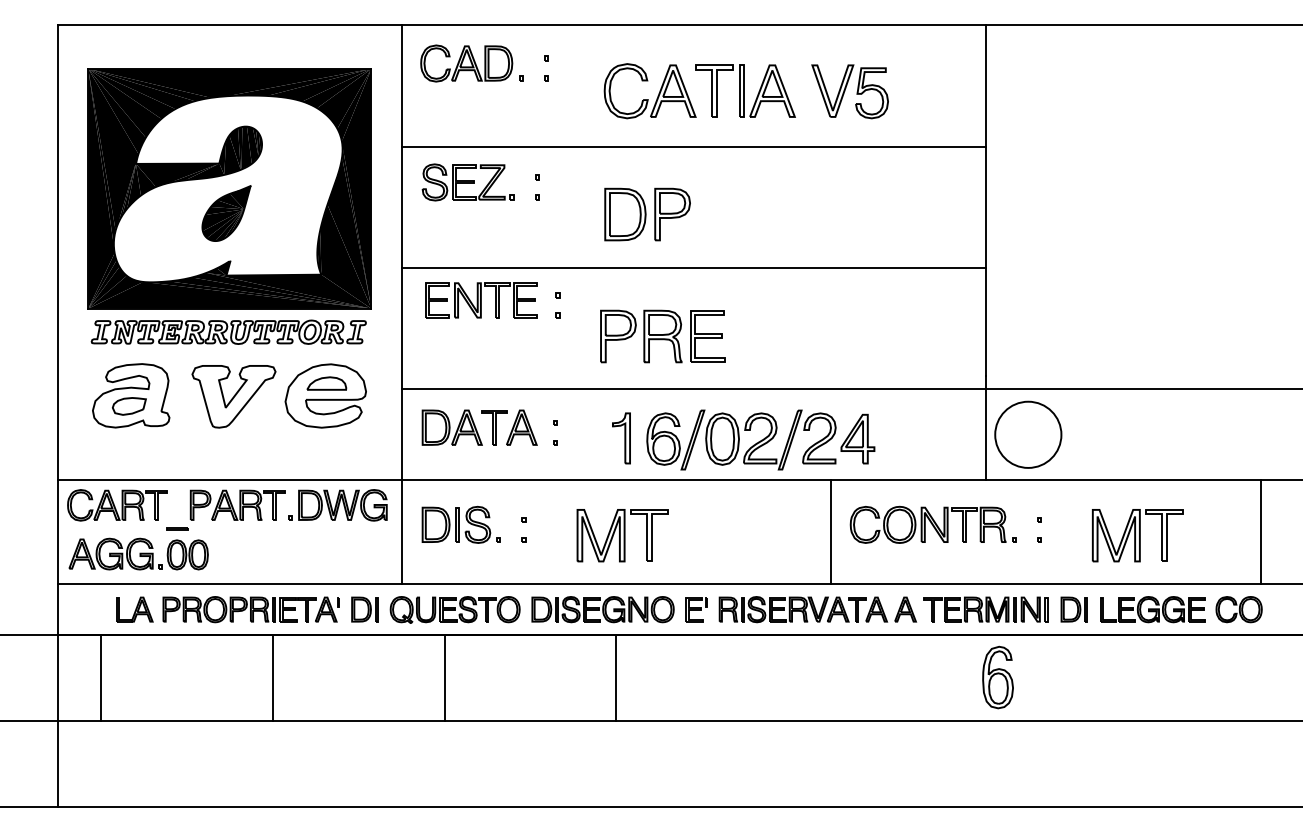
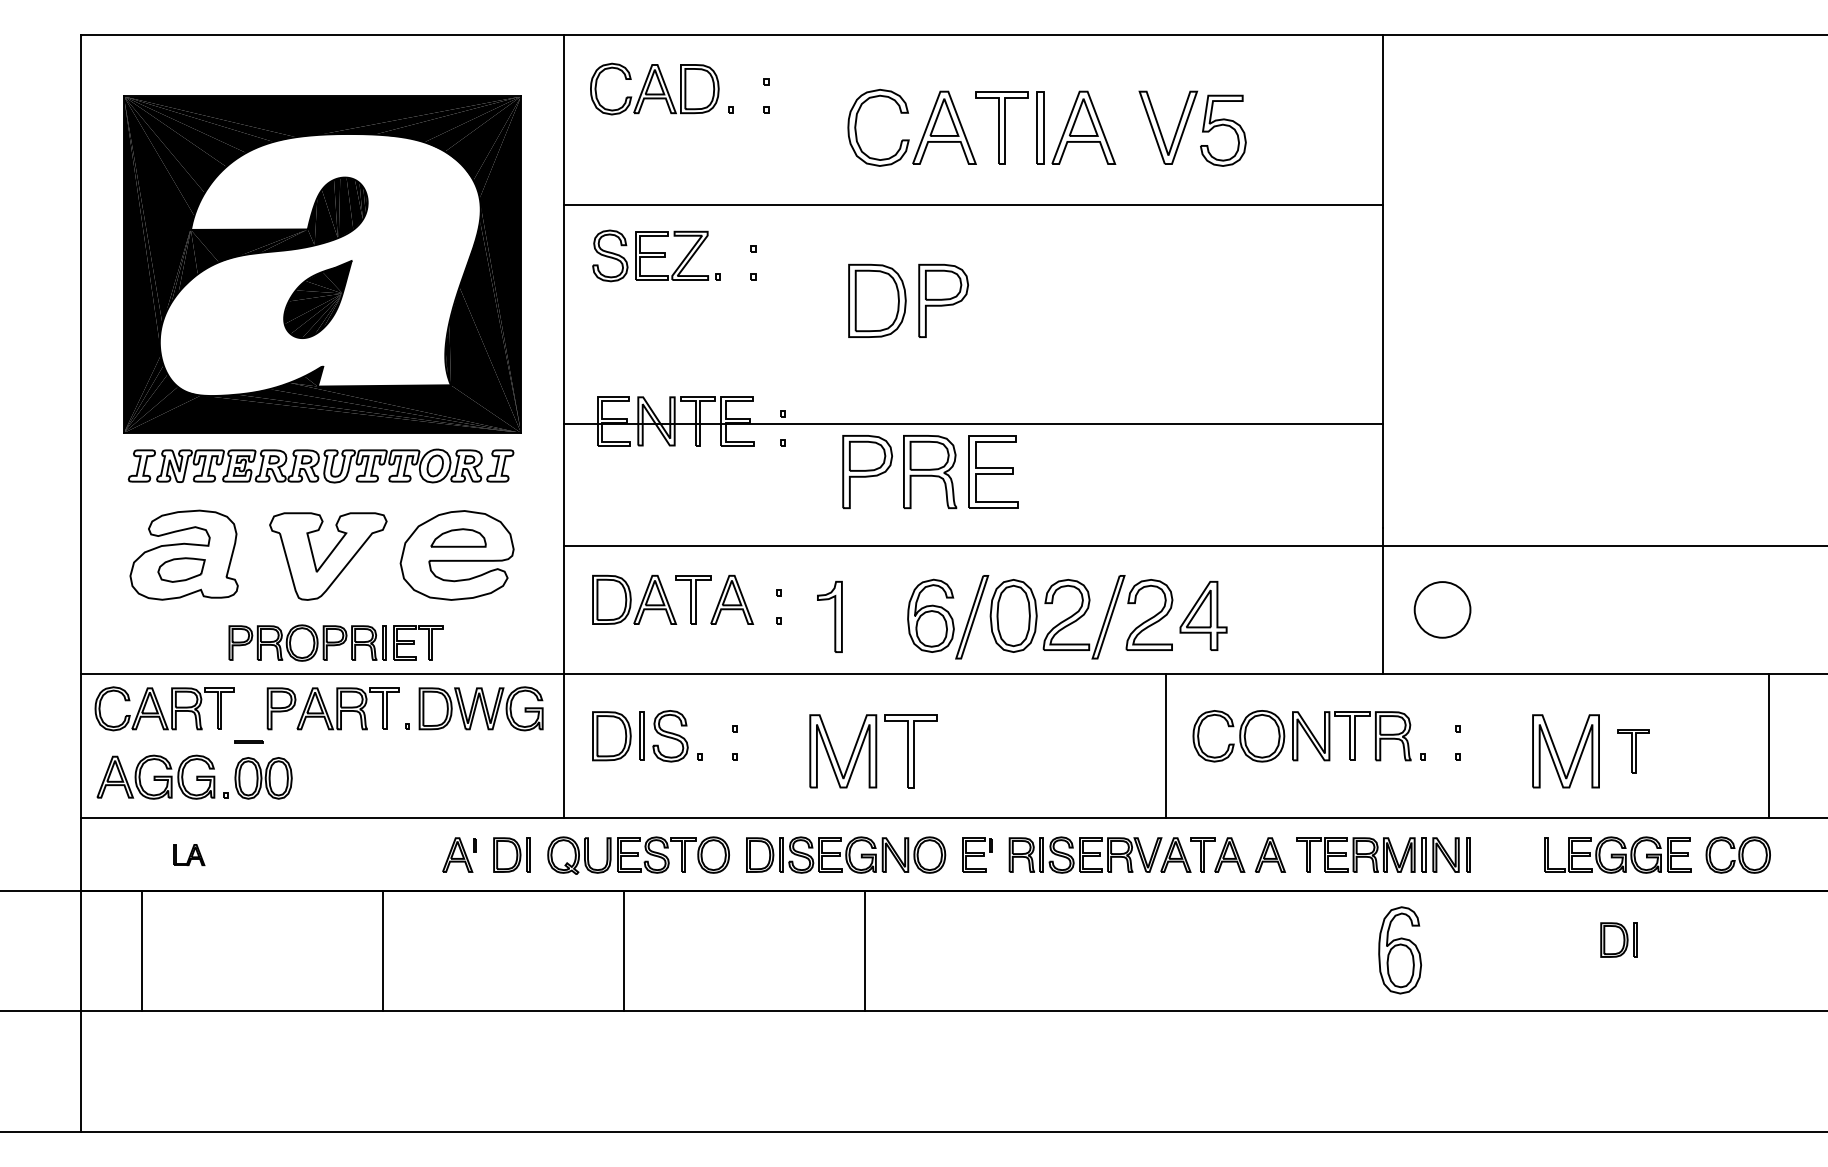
line: (693, 267) -> (973, 423), moved
circle: (1028, 434) -> (1442, 609), size x0.6
part: (621, 438) -> (829, 616), moved
part: (1164, 535) -> (1633, 751), size x0.6
part: (135, 609) -> (189, 854), size x0.6
part: (239, 609) -> (335, 642), moved
part: (1073, 609) -> (1618, 939), moved

